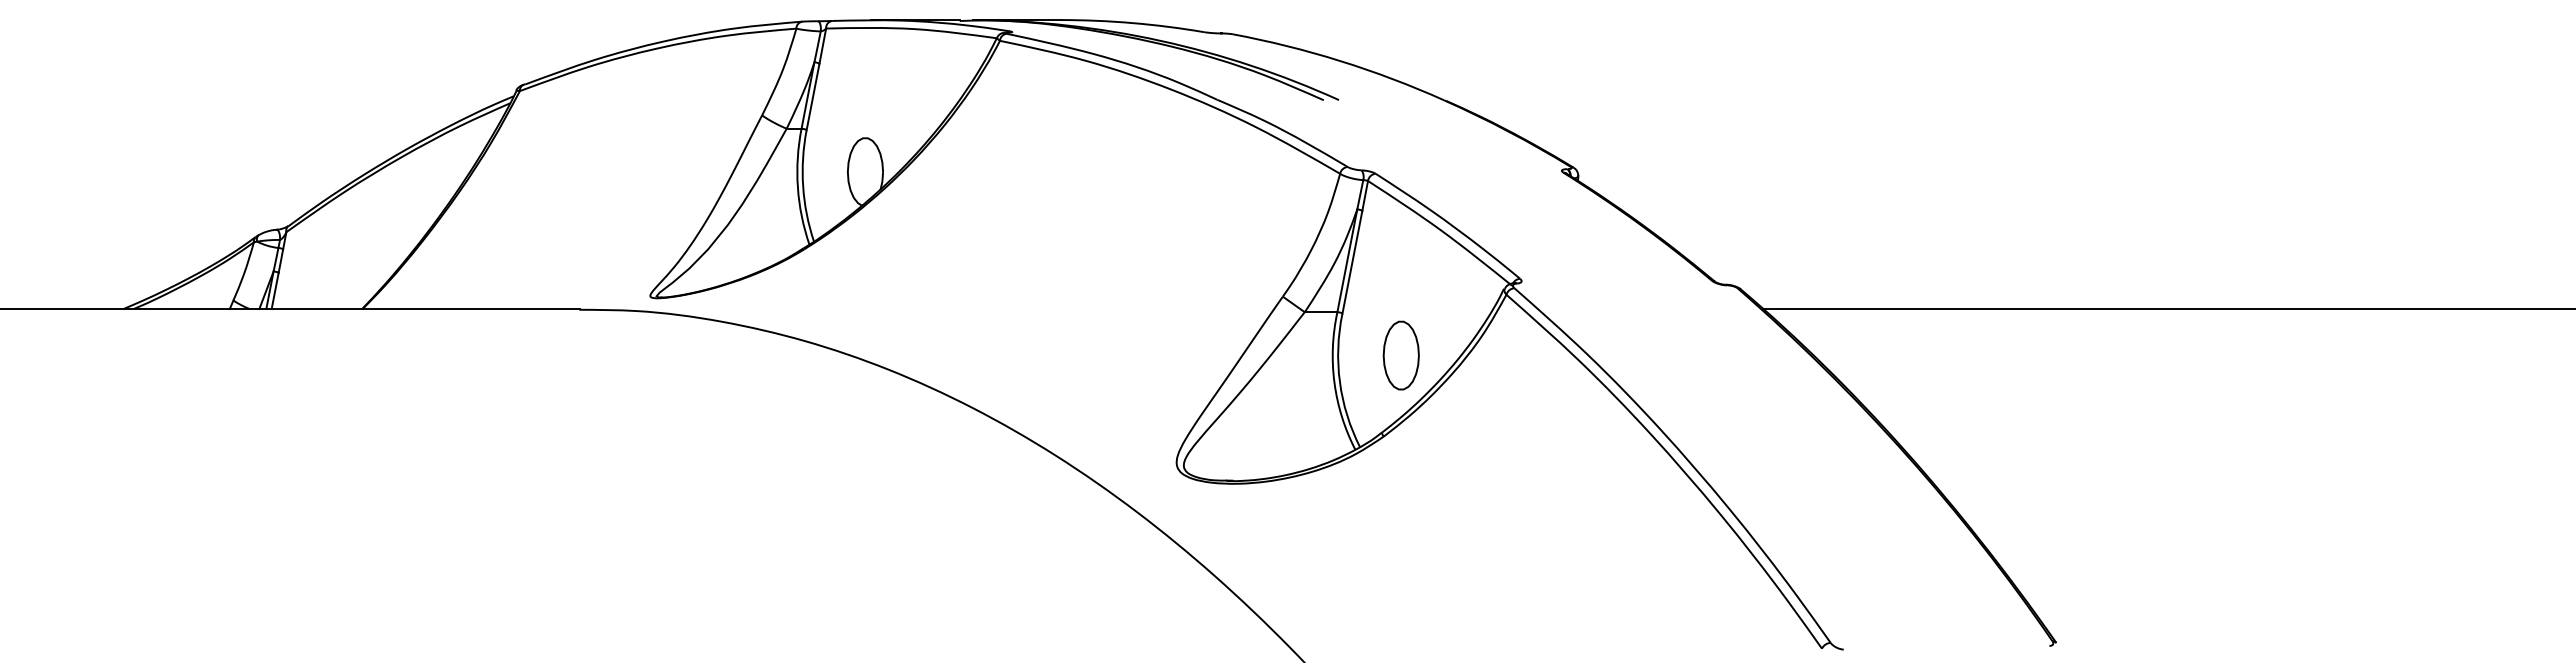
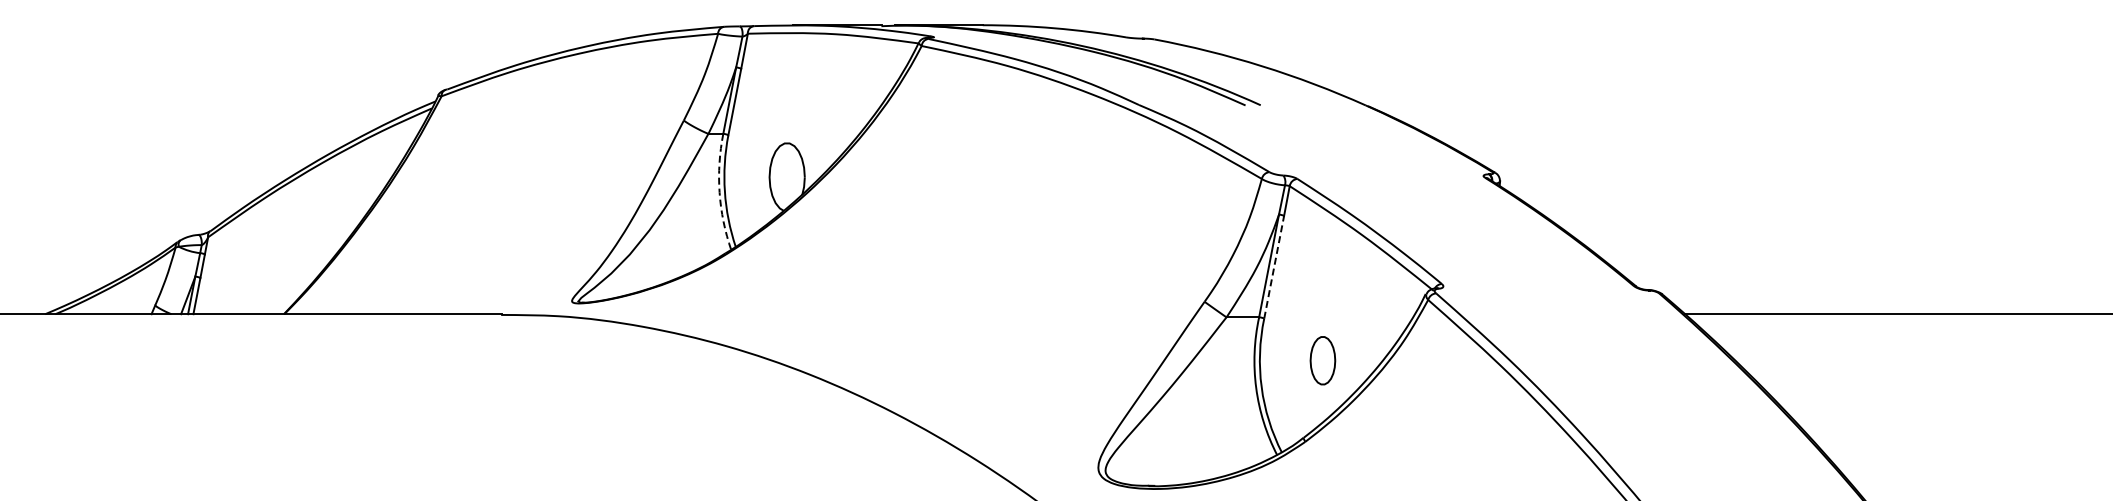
arc: (797, 187) -> (719, 192), solid -> dashed
line: (1352, 261) -> (1274, 266), solid -> dashed
part: (1400, 355) -> (1322, 360), size x0.7

